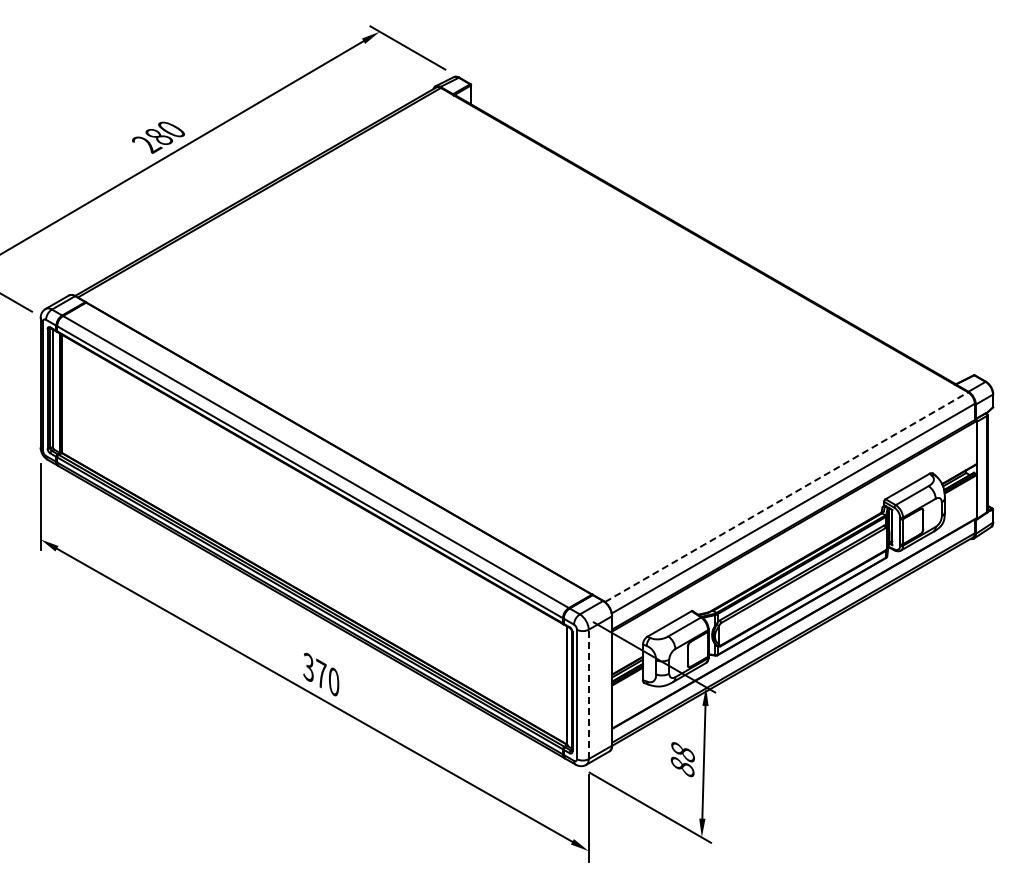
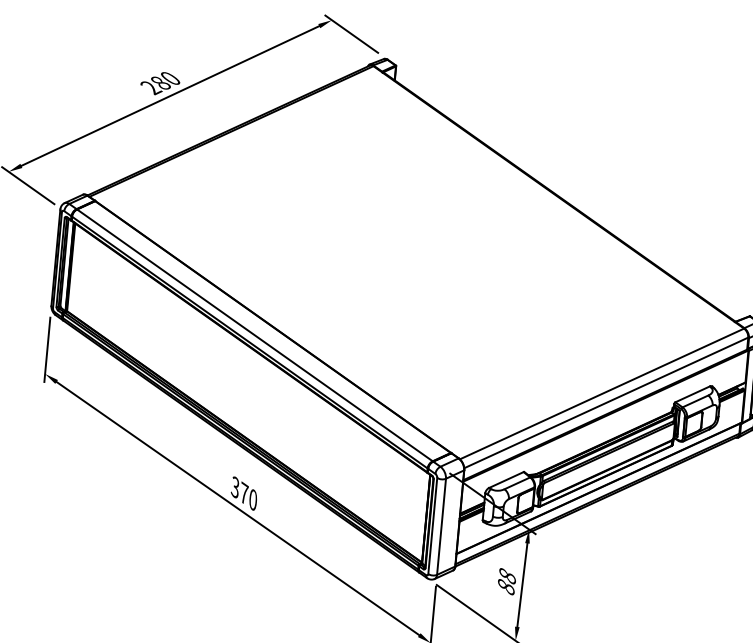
line: (786, 497) -> (601, 394), dashed -> solid
line: (588, 694) -> (441, 526), dashed -> solid

